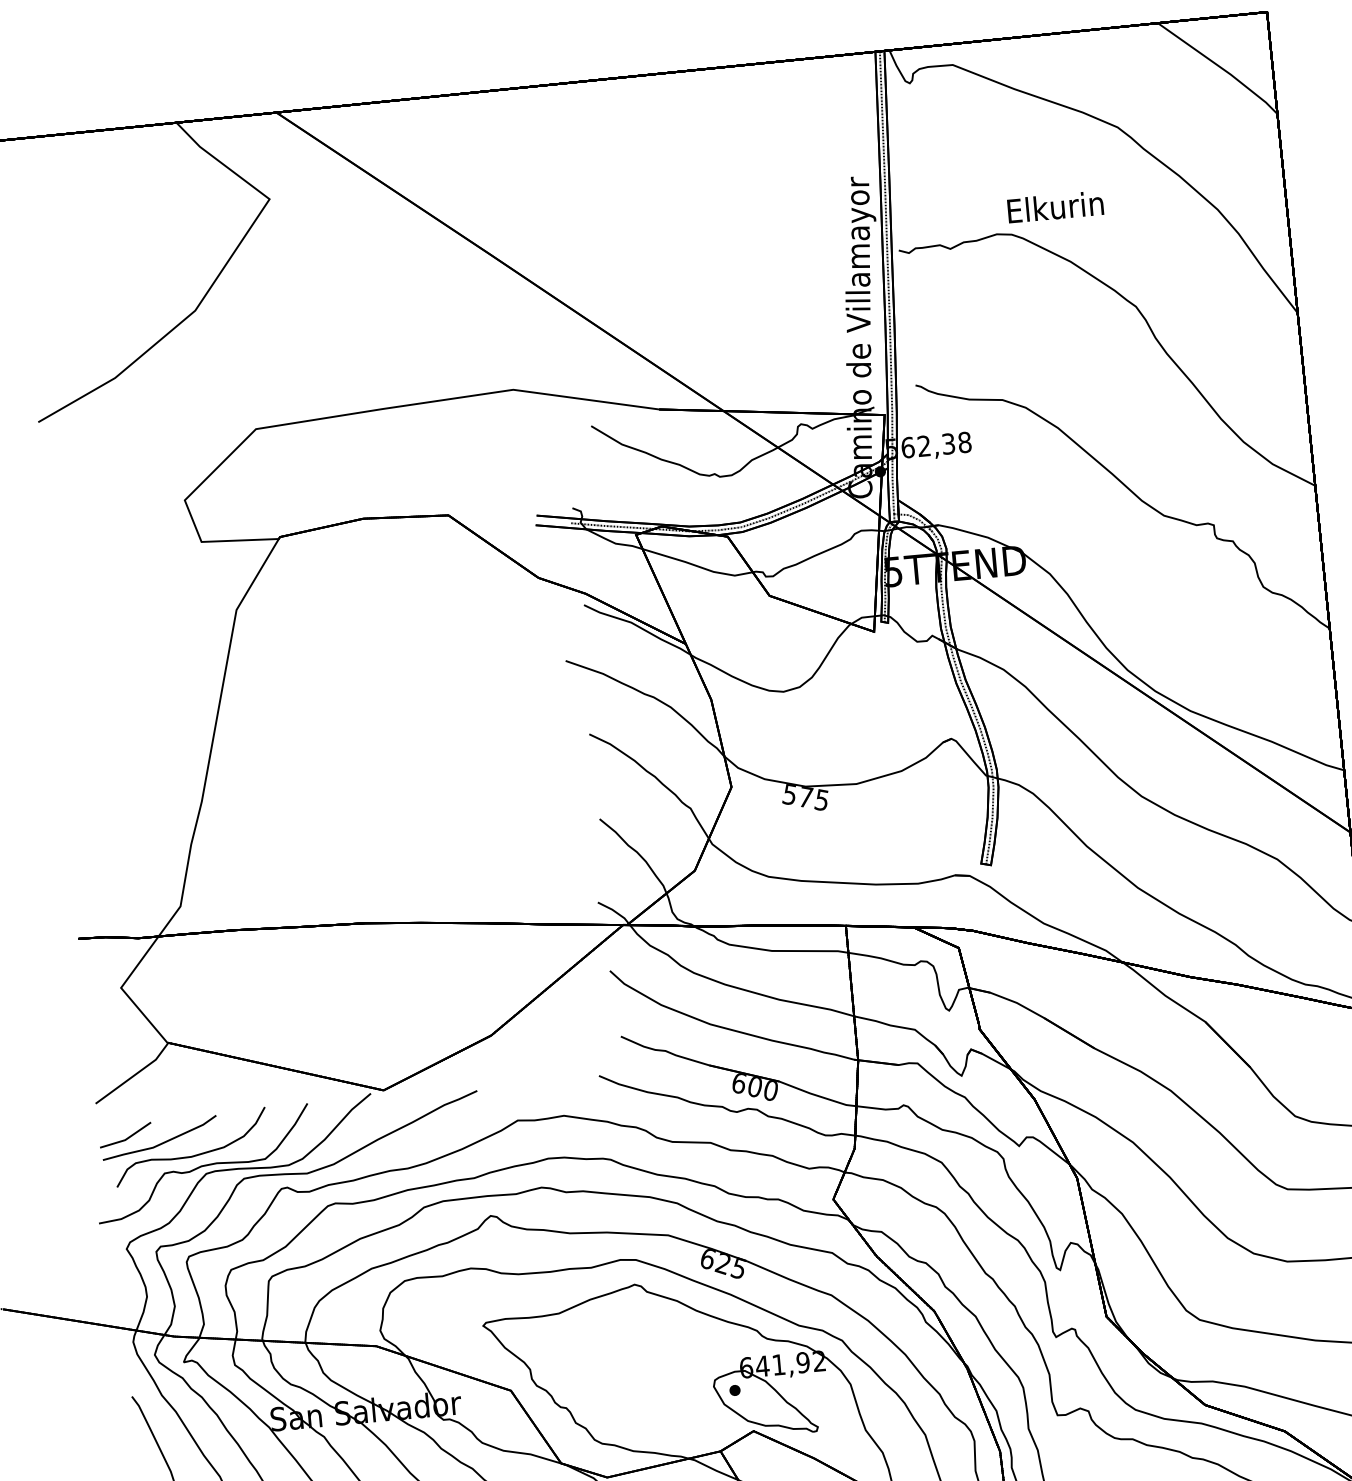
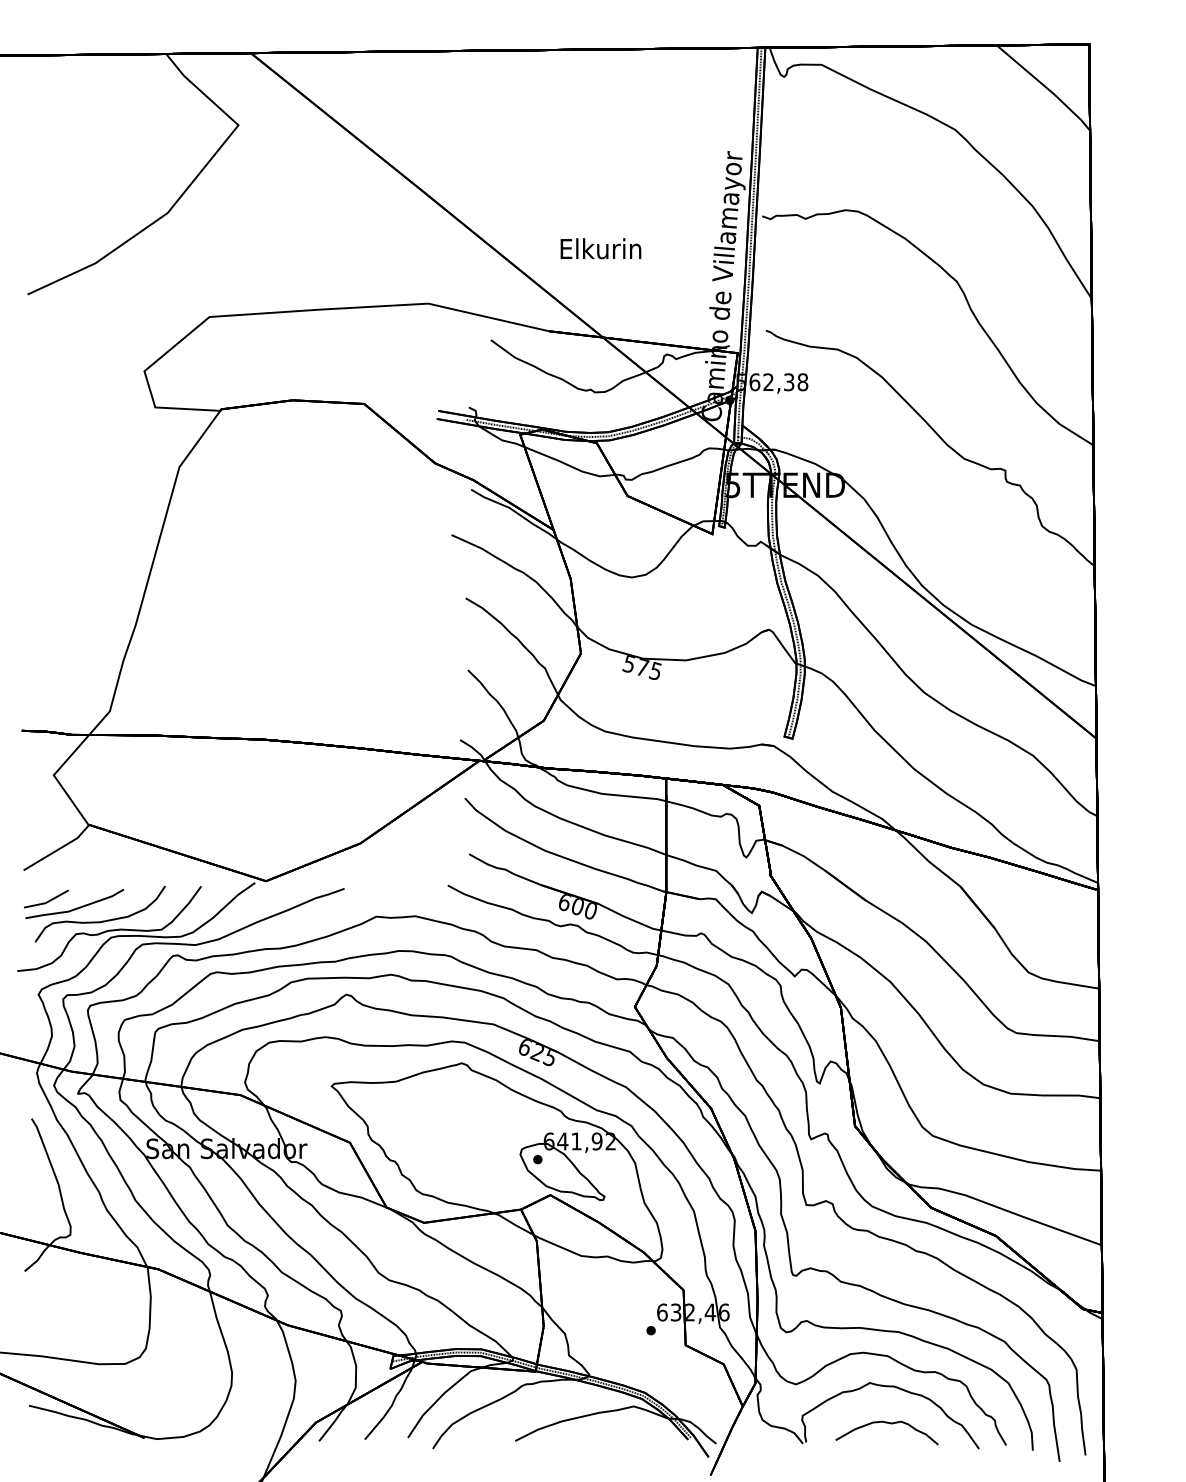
text: (1055, 206) -> (600, 248), moved

